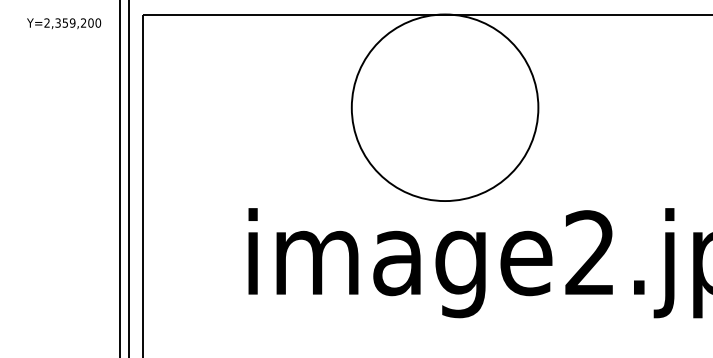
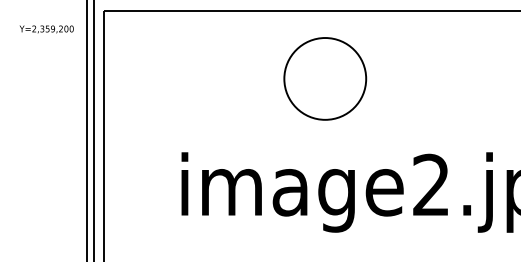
text: (63, 23) -> (46, 29), moved
circle: (445, 107) -> (325, 78), size x0.6

